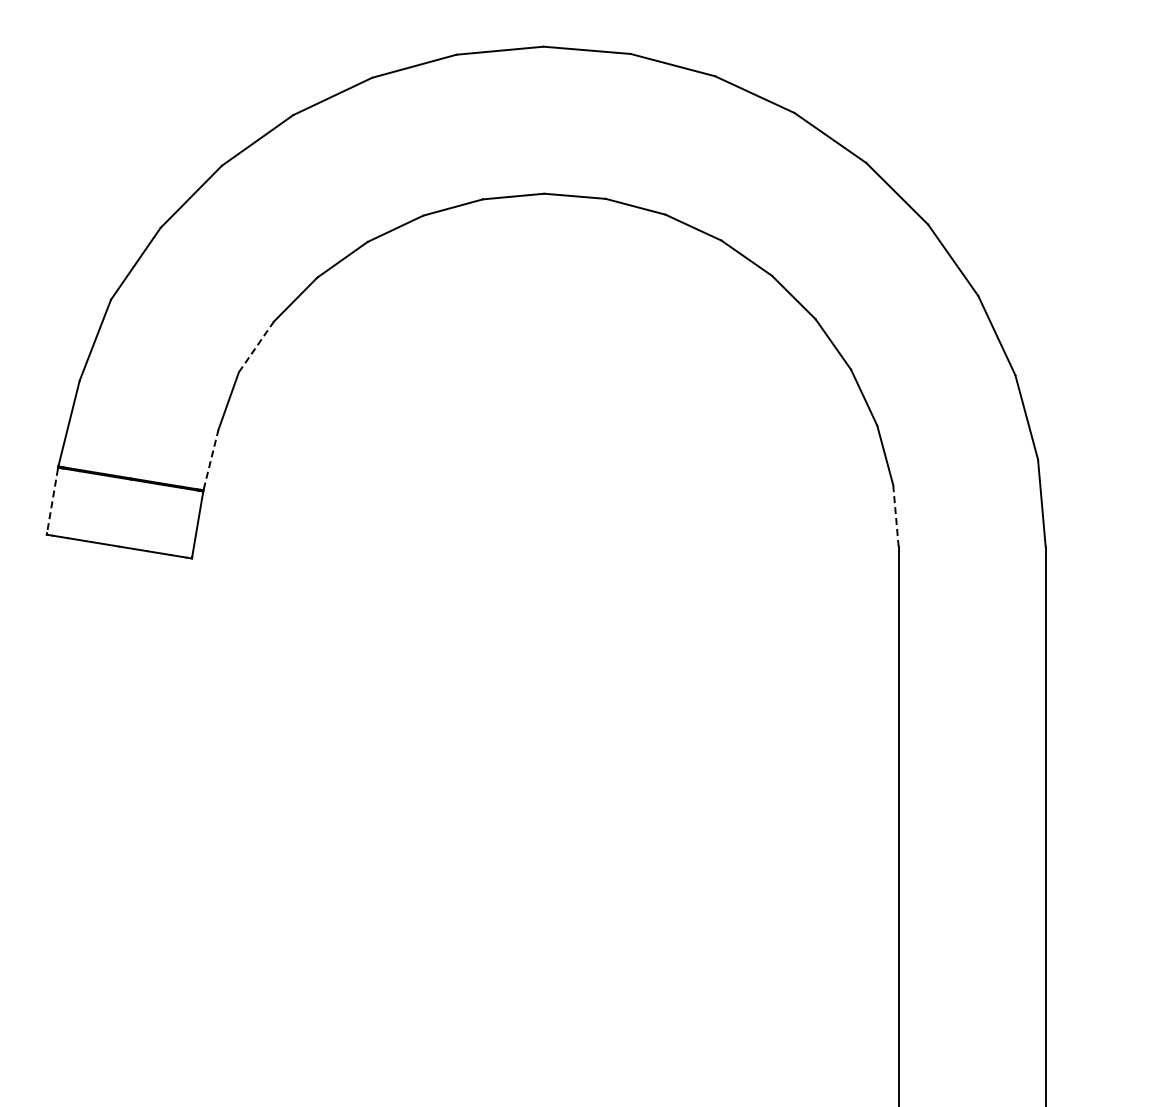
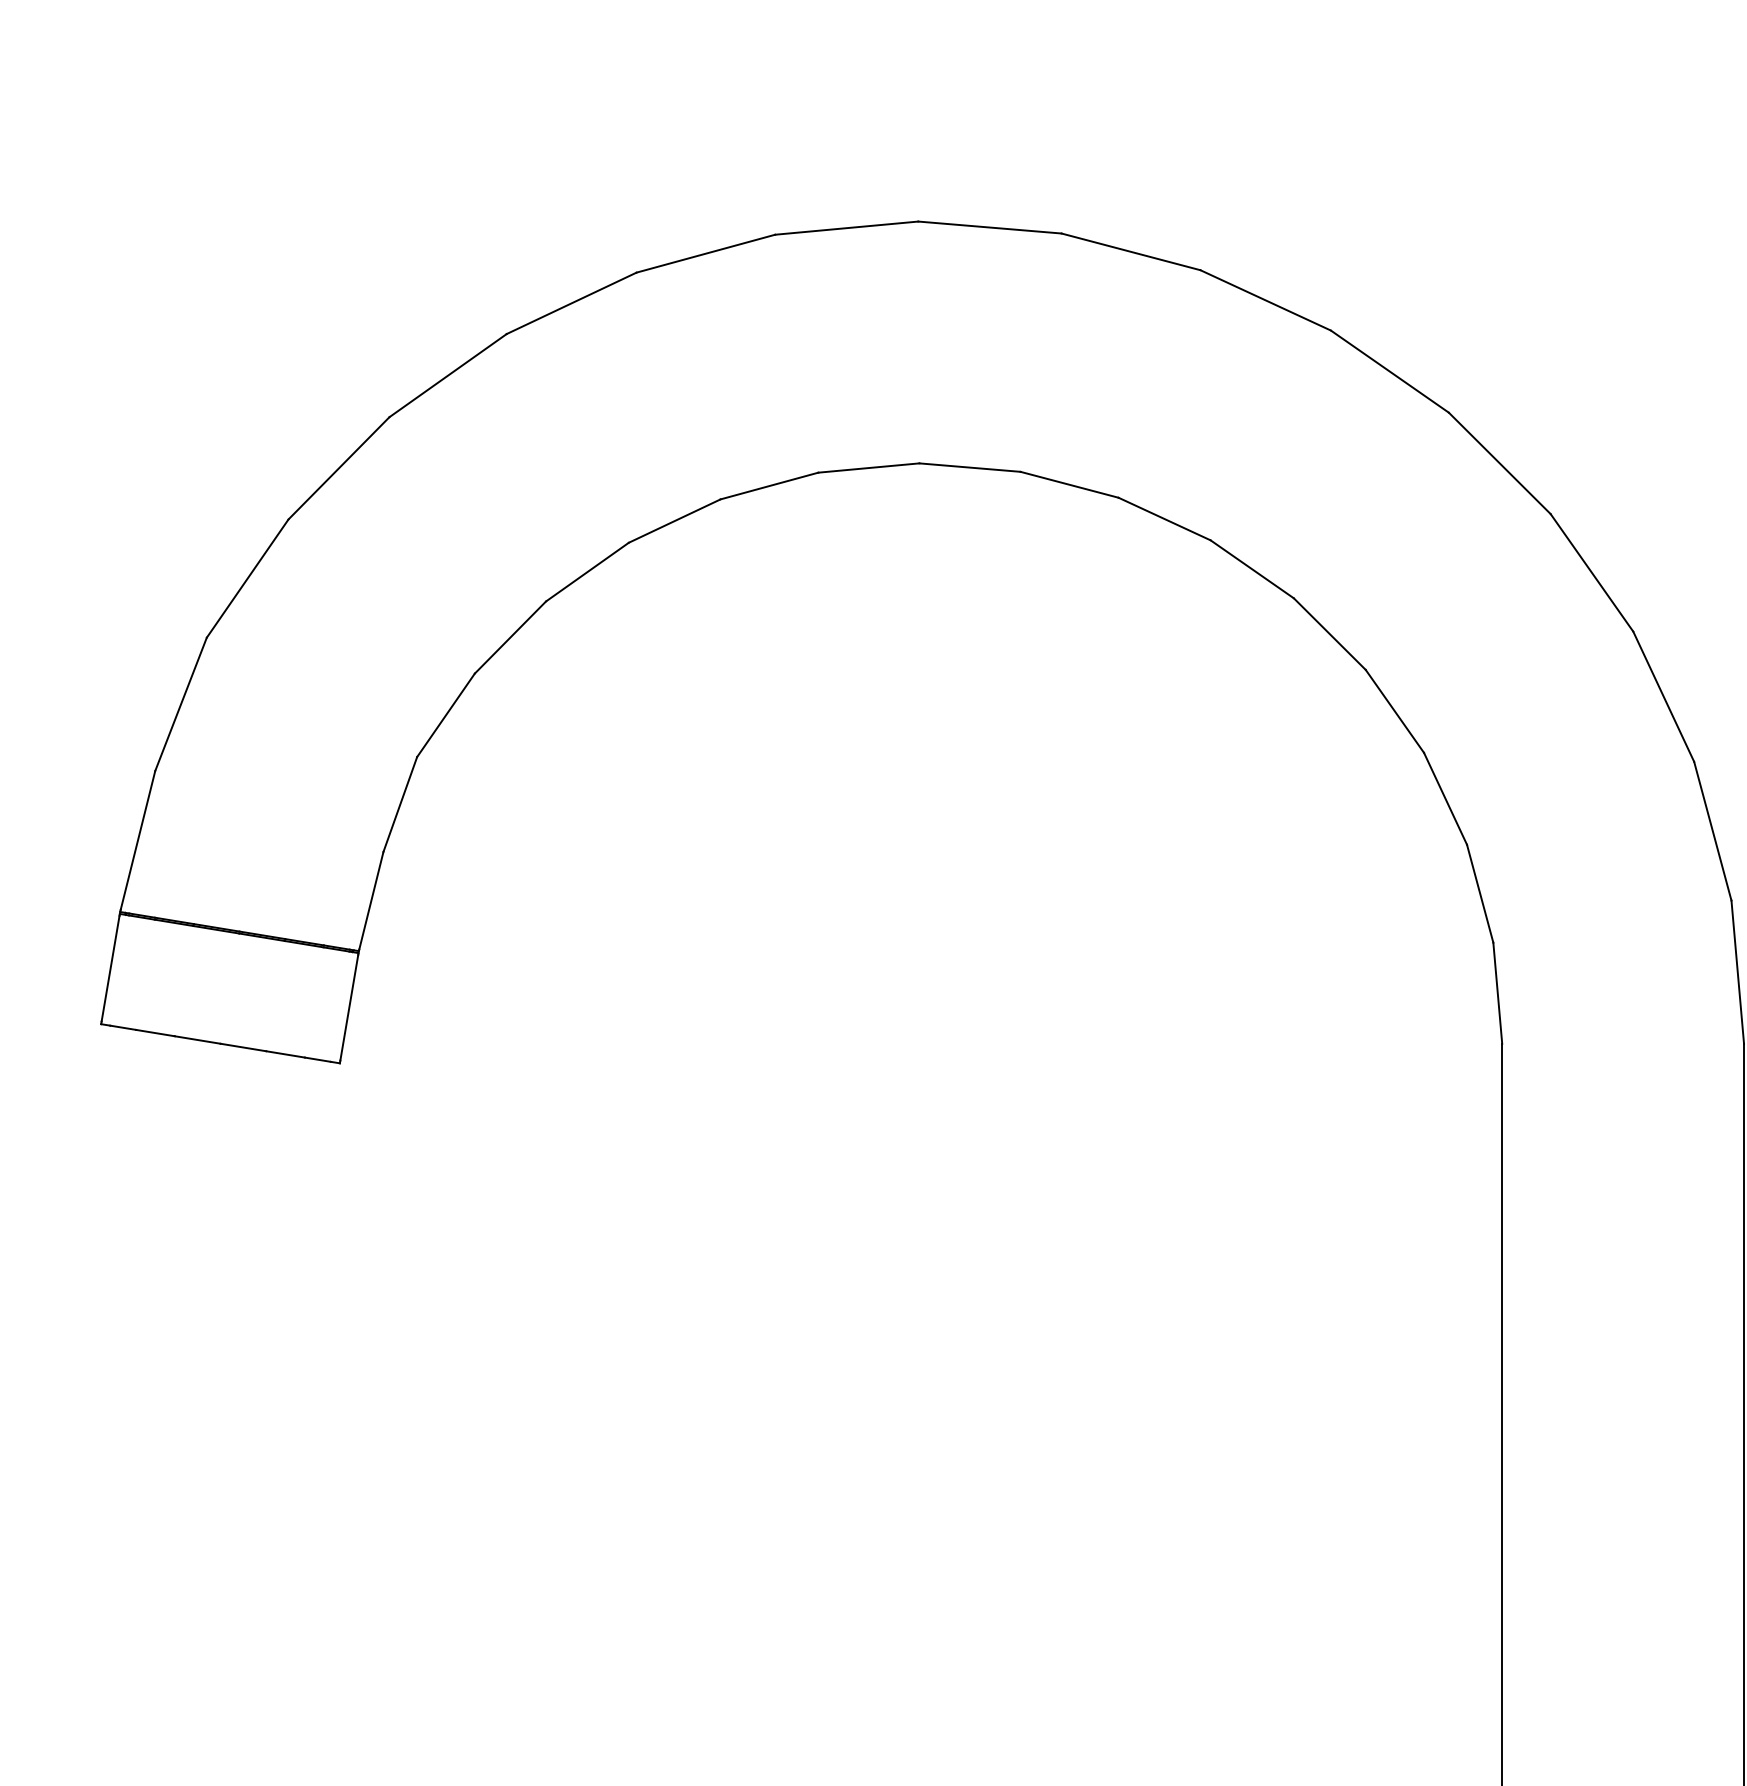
line: (256, 346) -> (446, 714), dashed -> solid
line: (211, 459) -> (372, 900), dashed -> solid
line: (52, 500) -> (110, 967), dashed -> solid
line: (895, 515) -> (1497, 992), dashed -> solid

